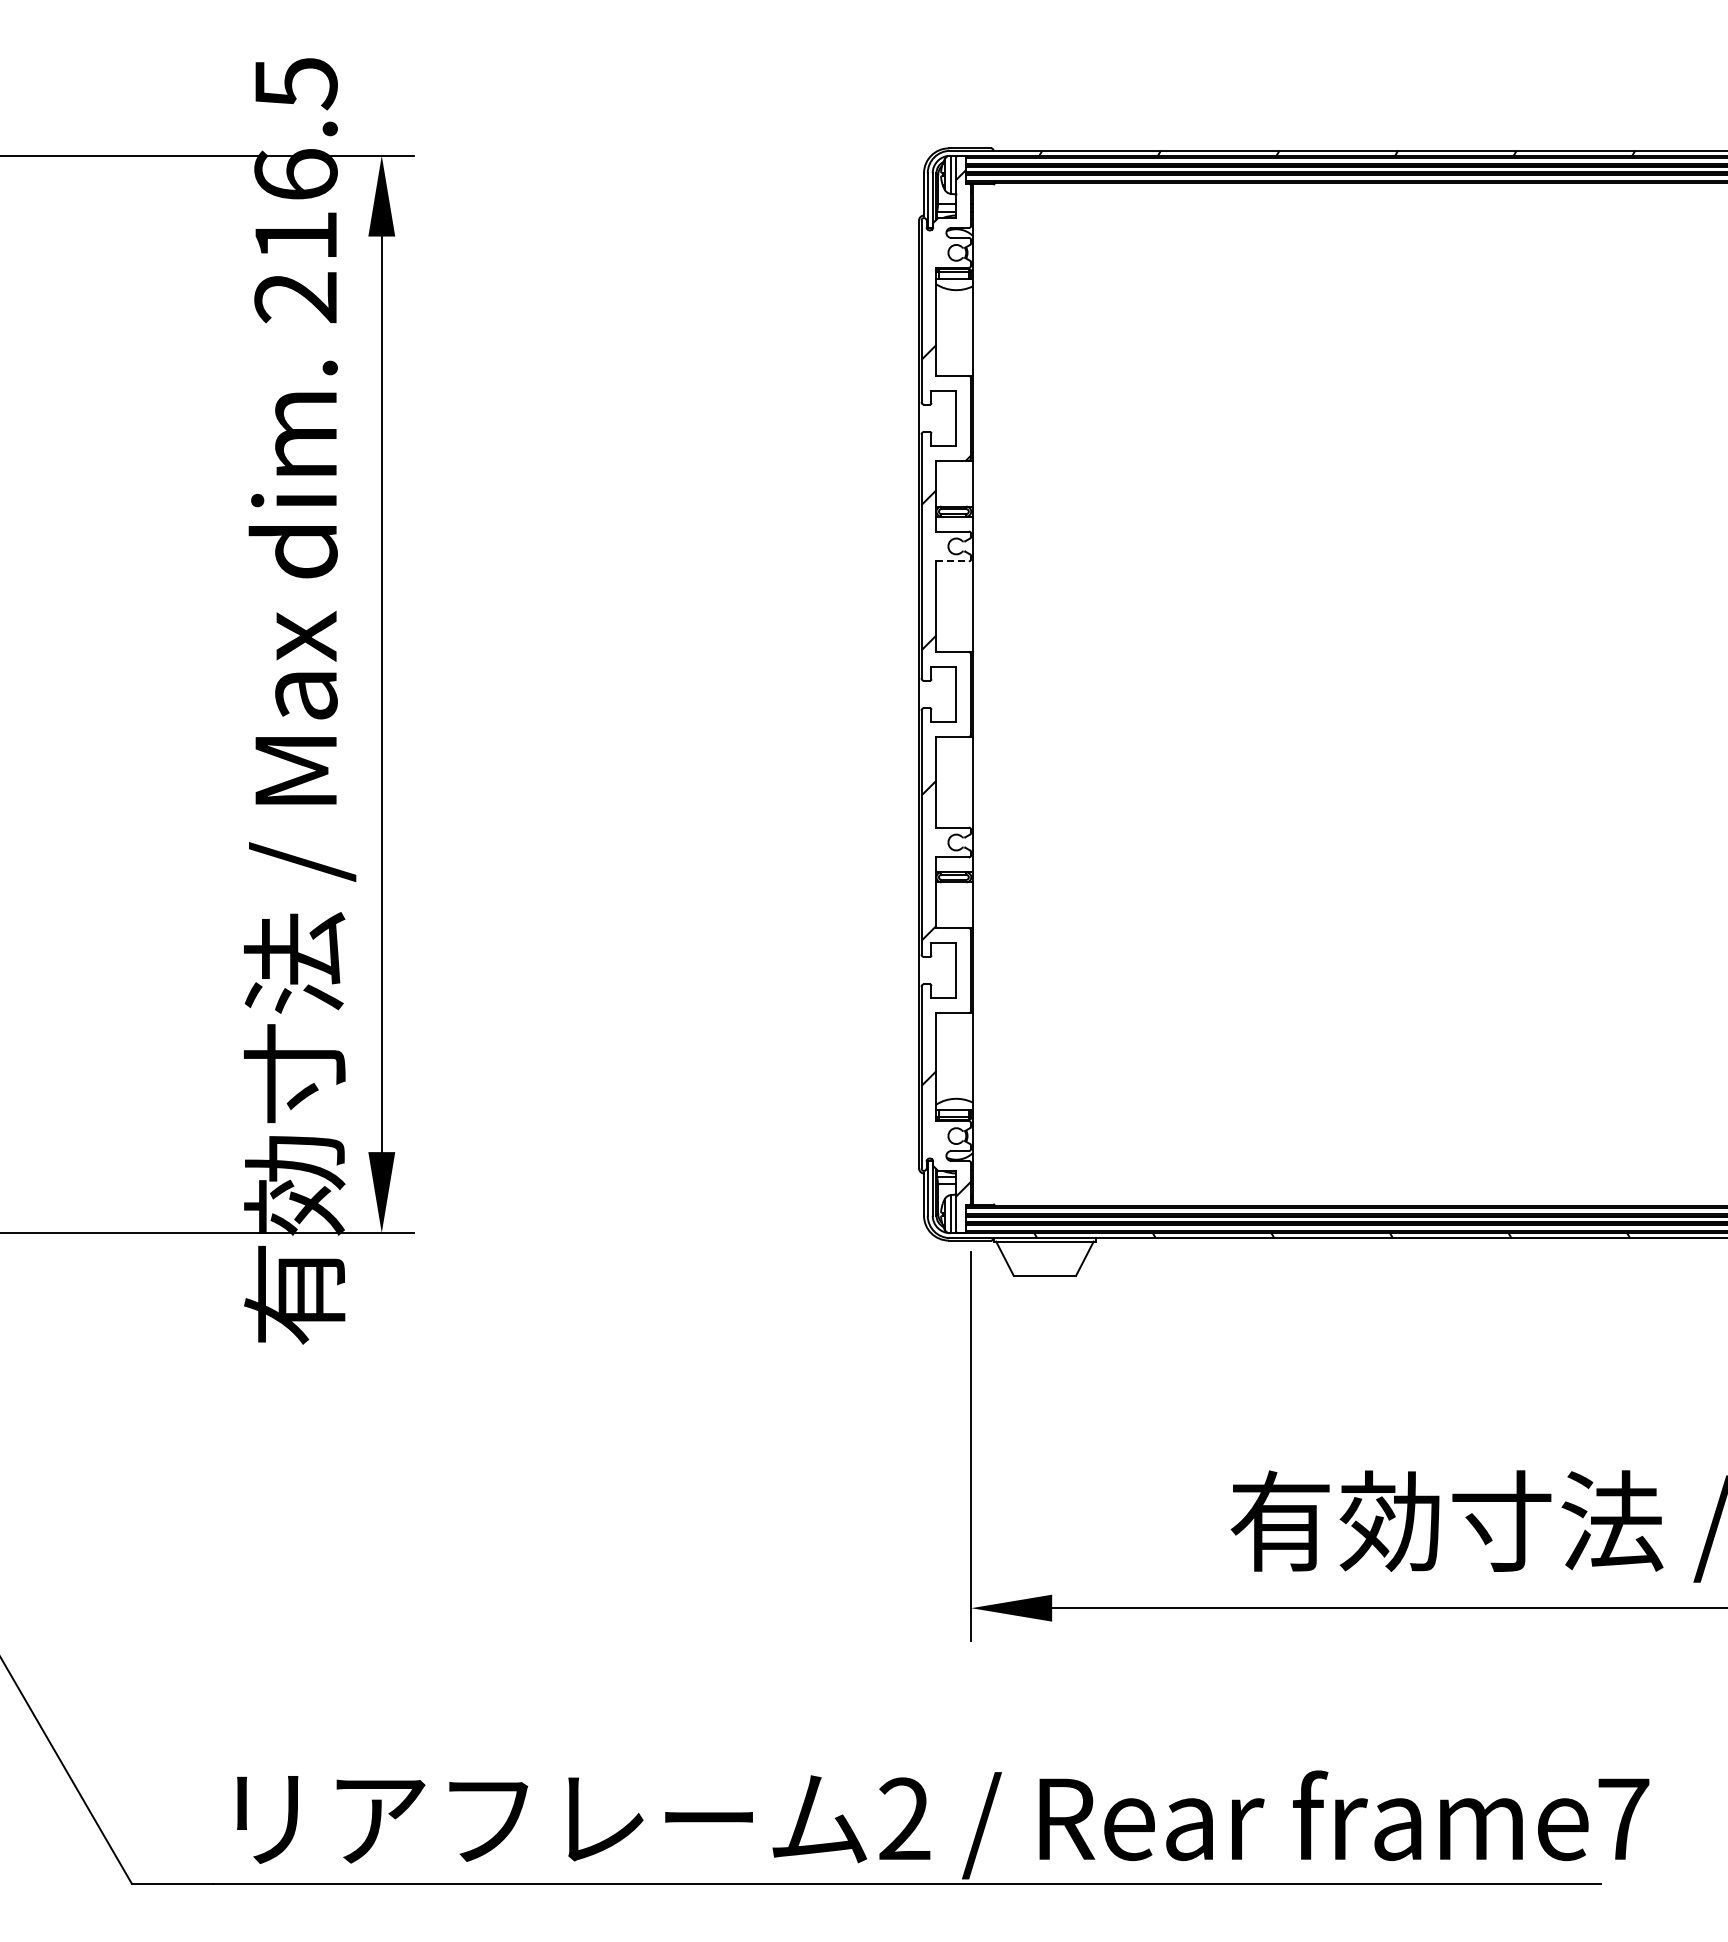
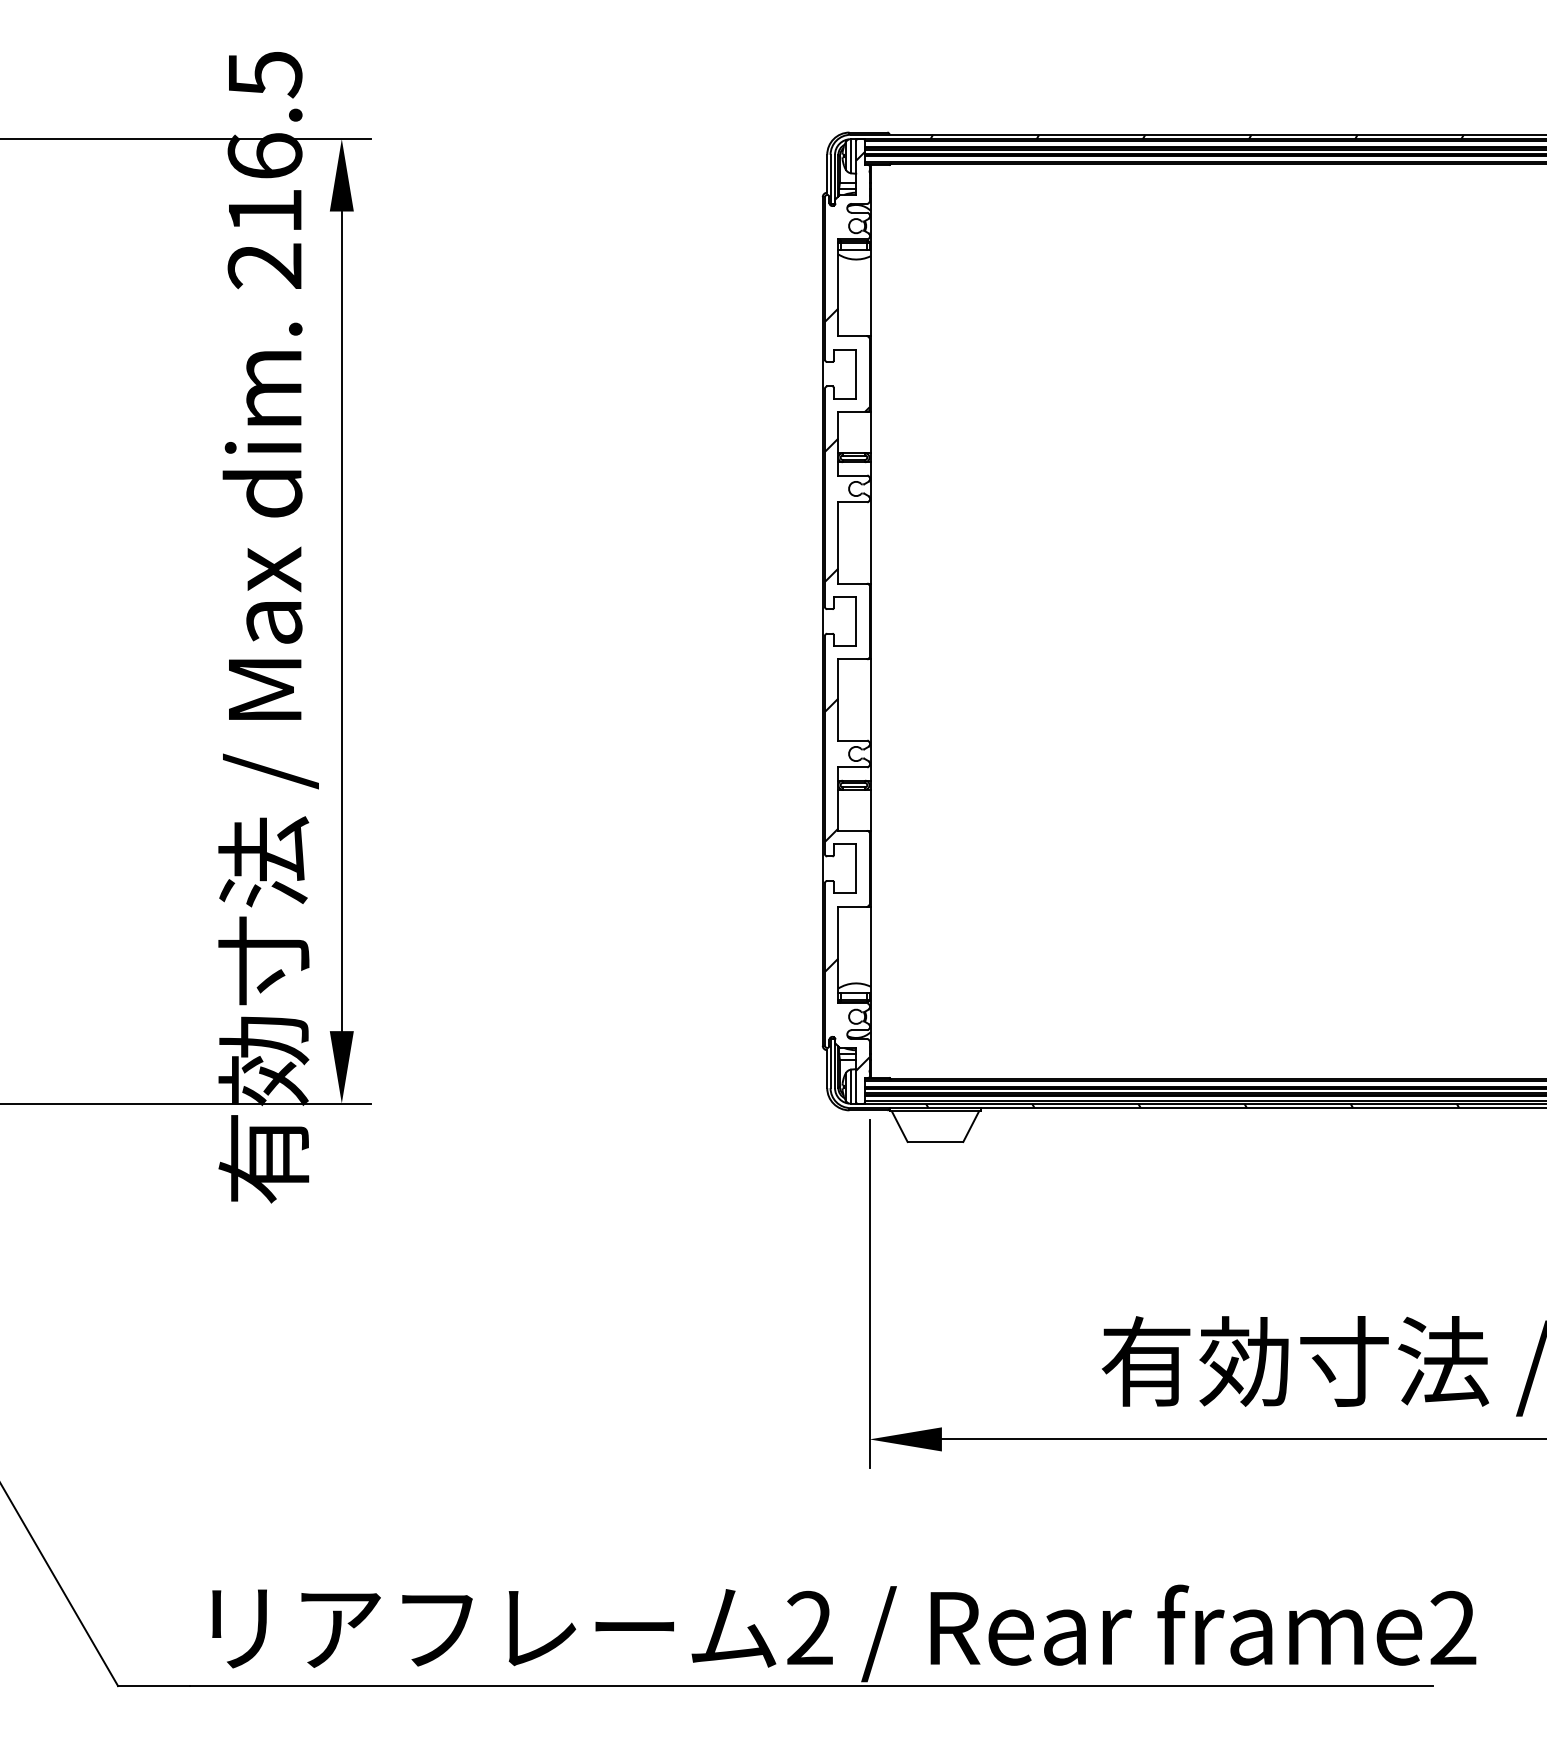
line: (953, 561) -> (853, 502), dashed -> solid
text: (1623, 1818) -> (1453, 1627), frame7 -> frame2

